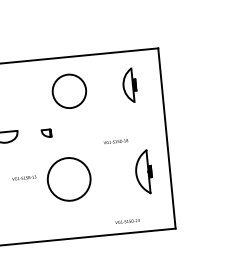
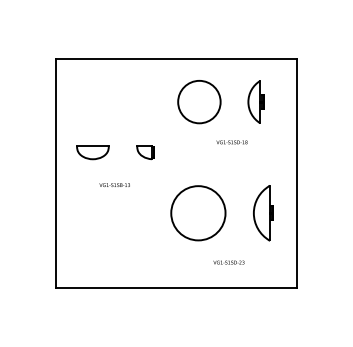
part: (69, 91) -> (199, 102), moved
part: (46, 133) -> (145, 152), size x1.43
text: (115, 141) -> (231, 142), moved
text: (23, 177) -> (114, 184), moved
part: (69, 179) -> (198, 213), moved
text: (127, 221) -> (228, 262), moved

